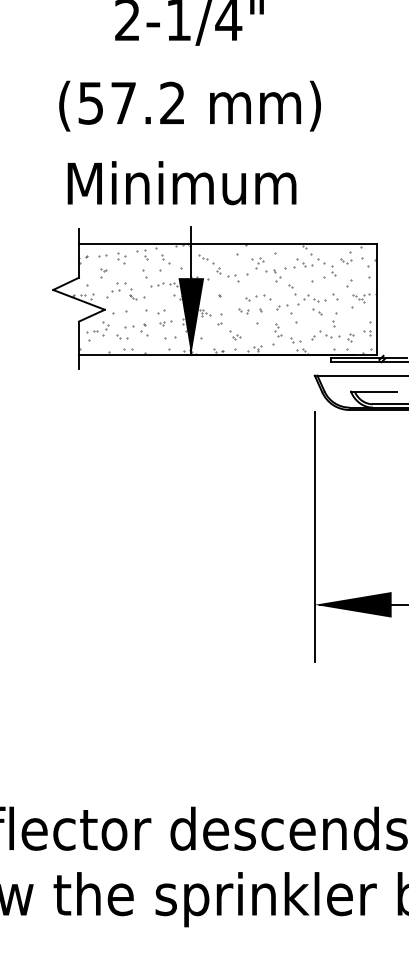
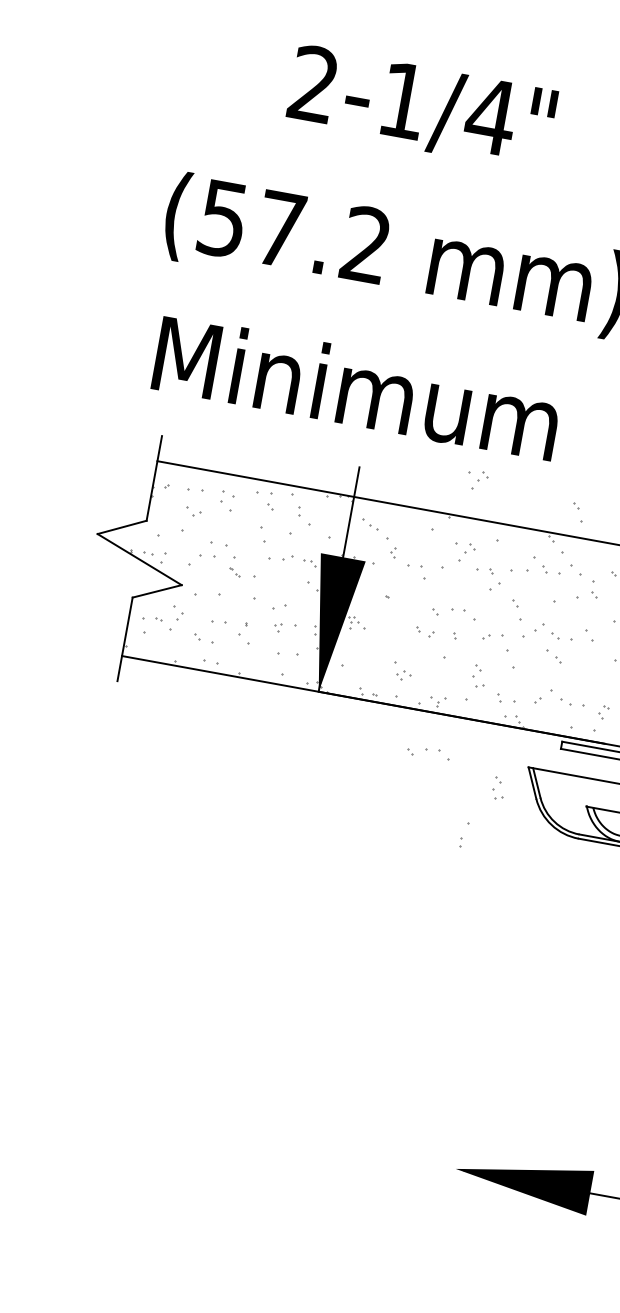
part: (257, 222) -> (476, 480), added
part: (316, 229) -> (578, 511), added
part: (103, 273) -> (190, 521), size x1.6
part: (219, 319) -> (379, 638), removed
part: (334, 319) -> (463, 834), moved
part: (258, 377) -> (429, 752), added
part: (300, 390) -> (498, 788), added
line: (314, 536) -> (476, 1049), removed

